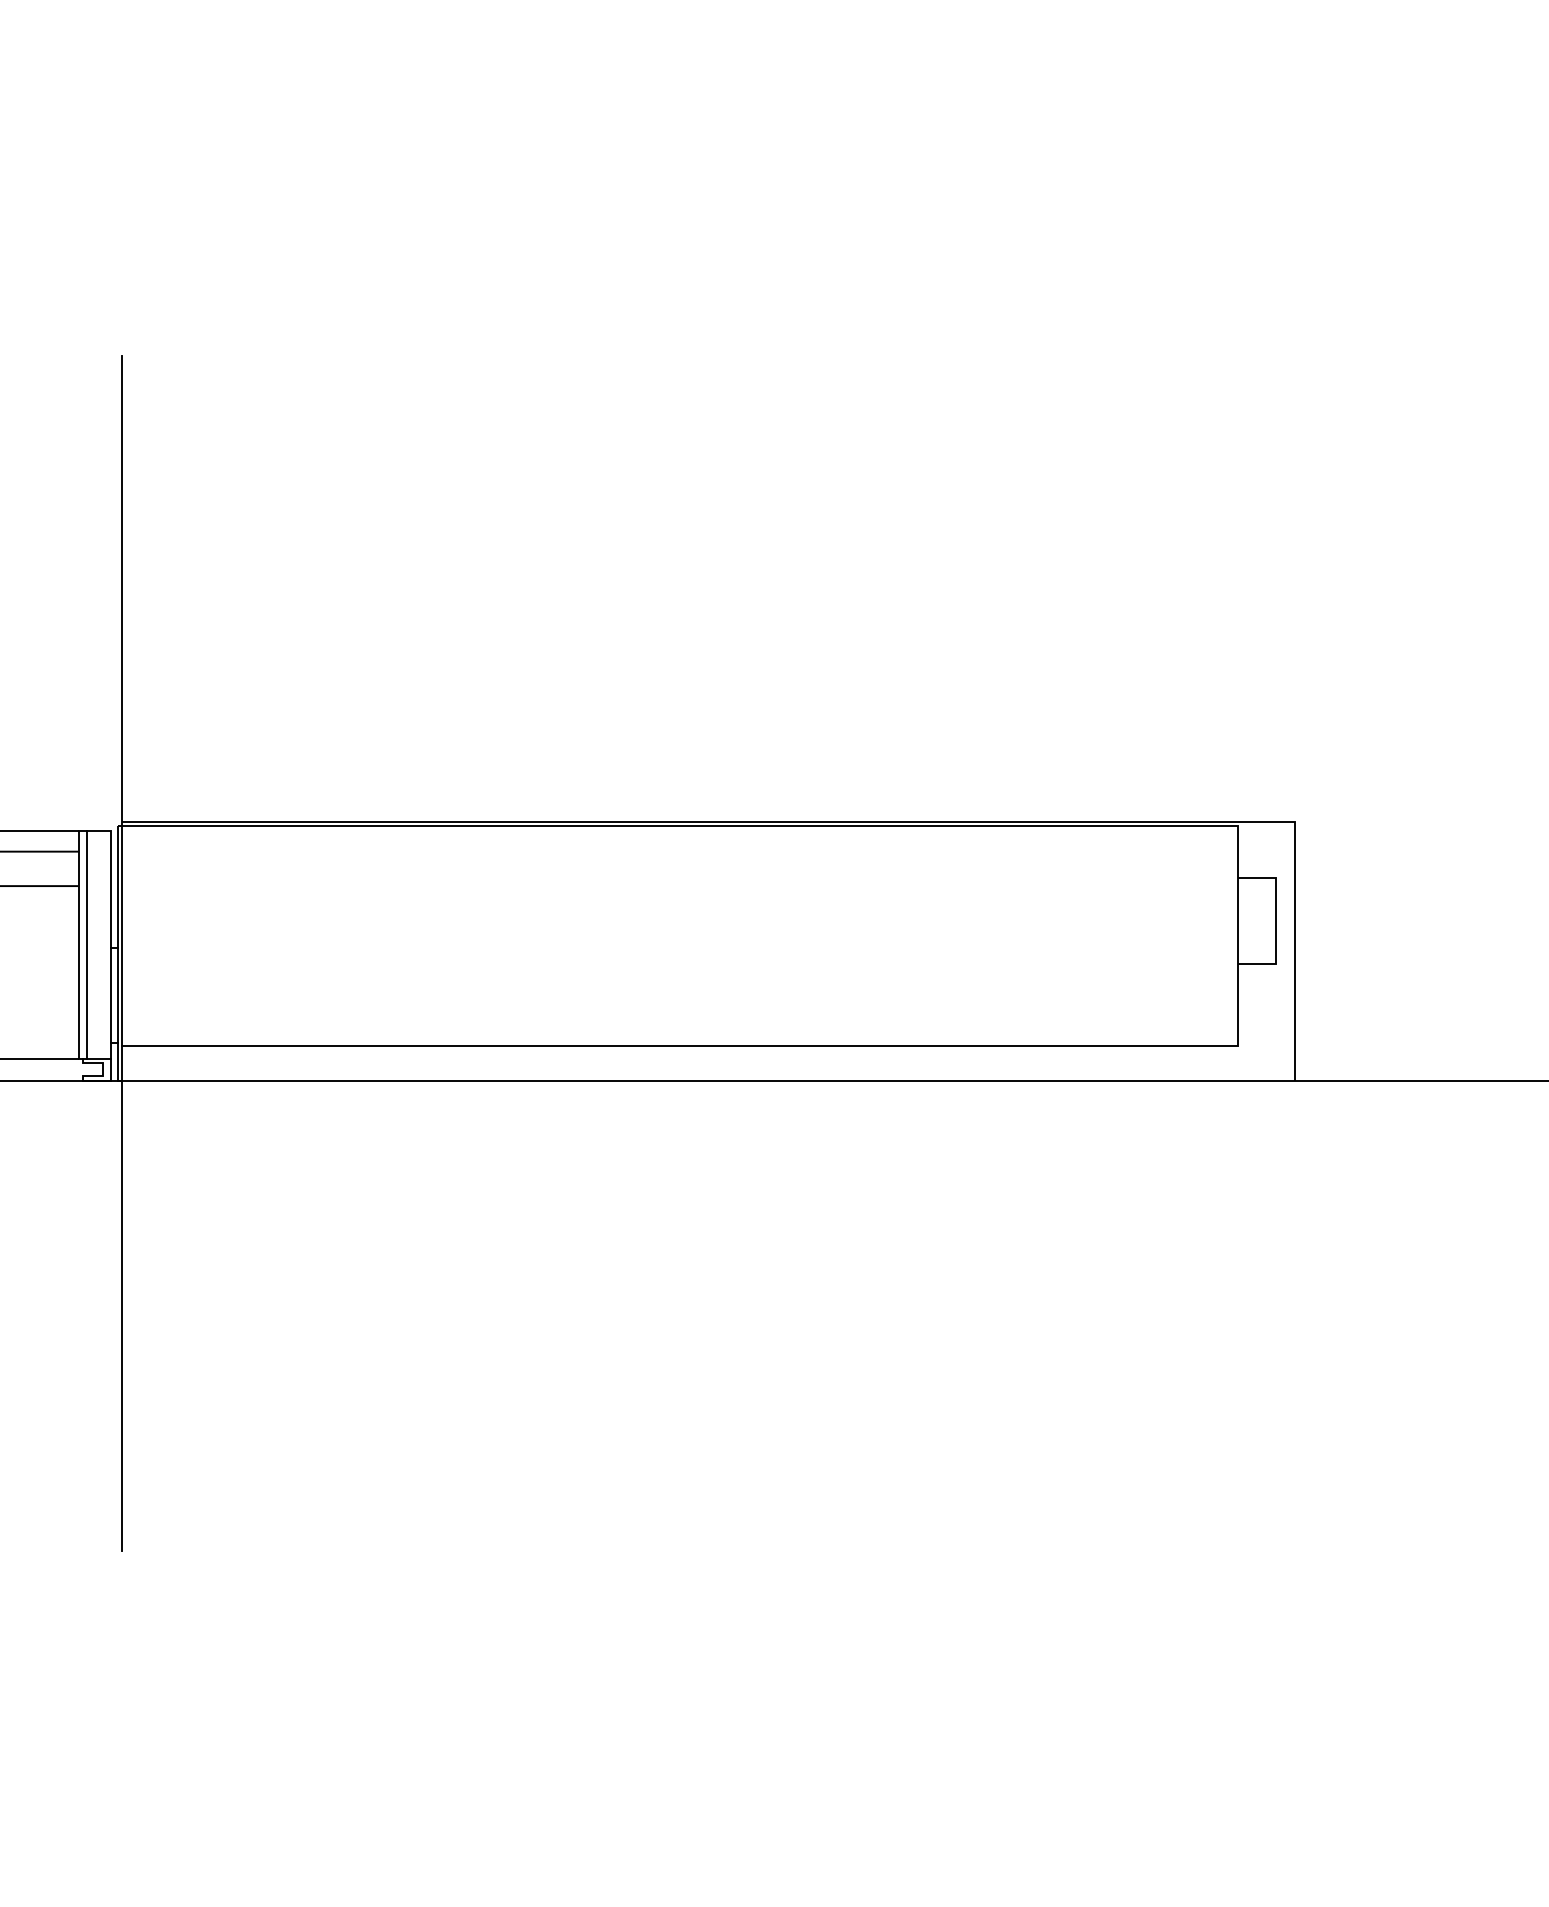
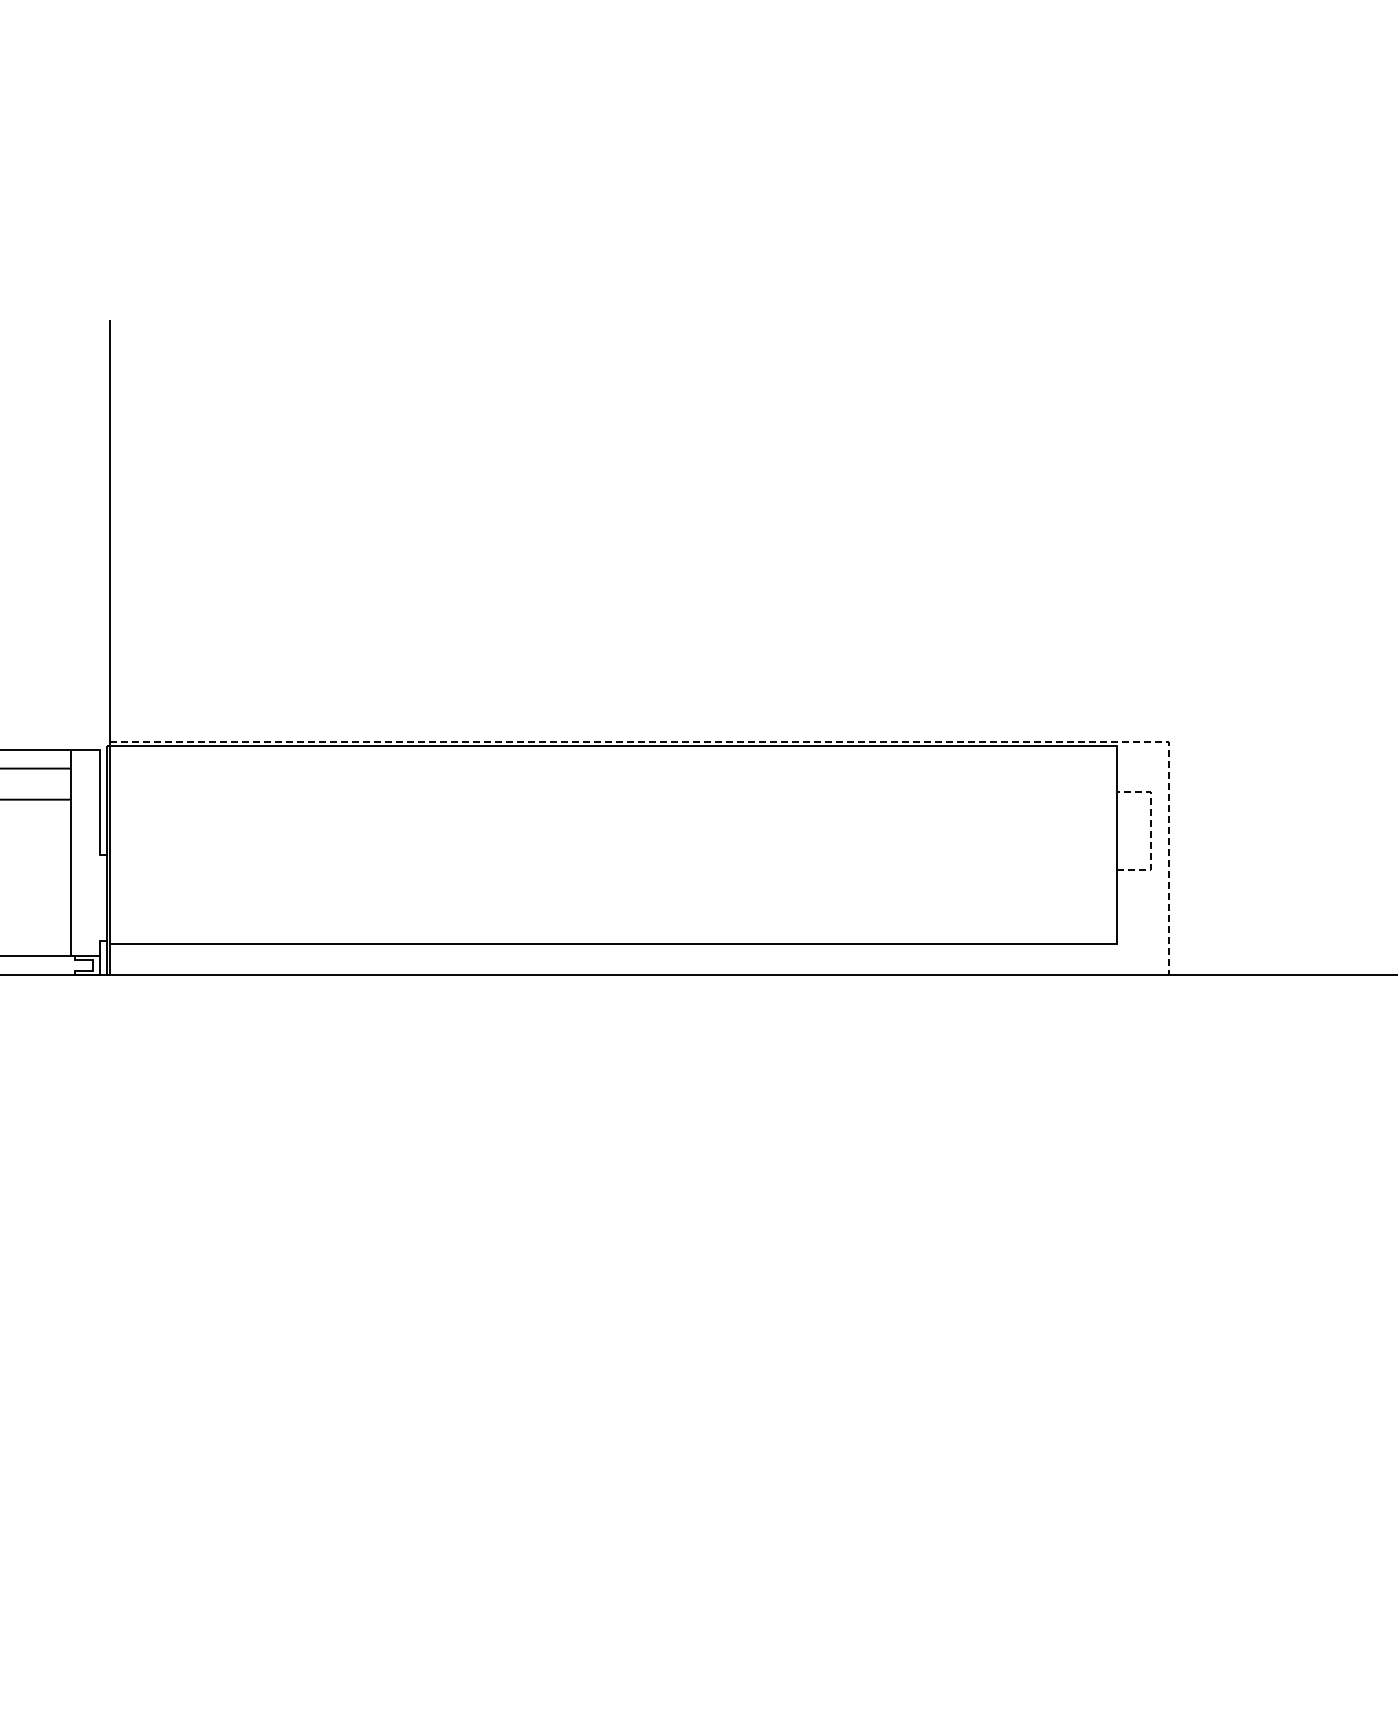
line: (839, 821) -> (757, 741), solid -> dashed
line: (1275, 921) -> (1151, 831), solid -> dashed
line: (86, 944) -> (78, 852), removed
line: (111, 994) -> (100, 897), removed
line: (121, 1315) -> (109, 1187), removed

